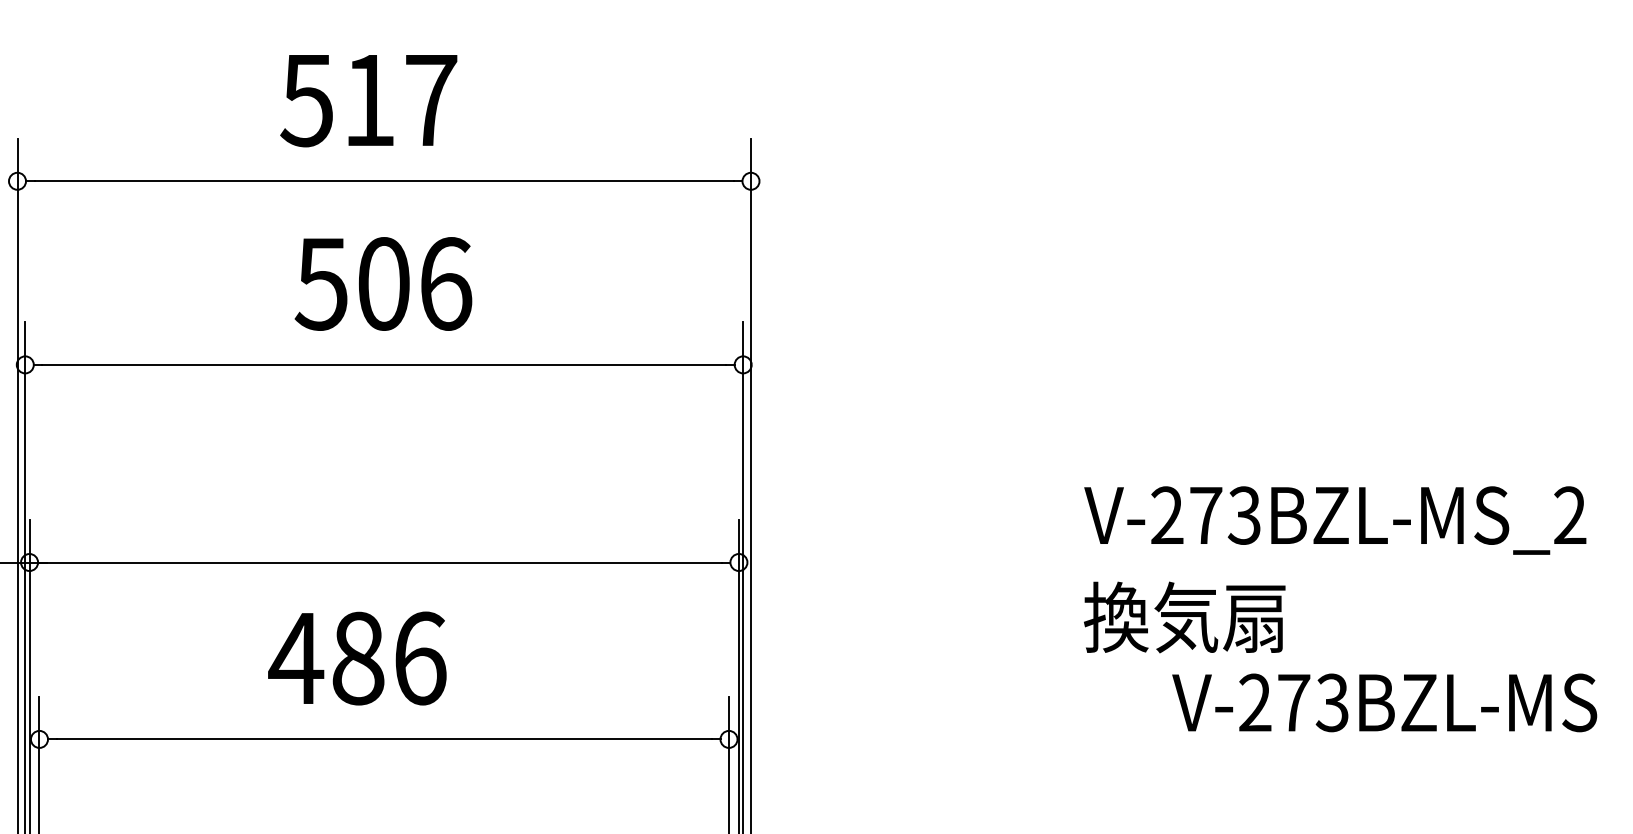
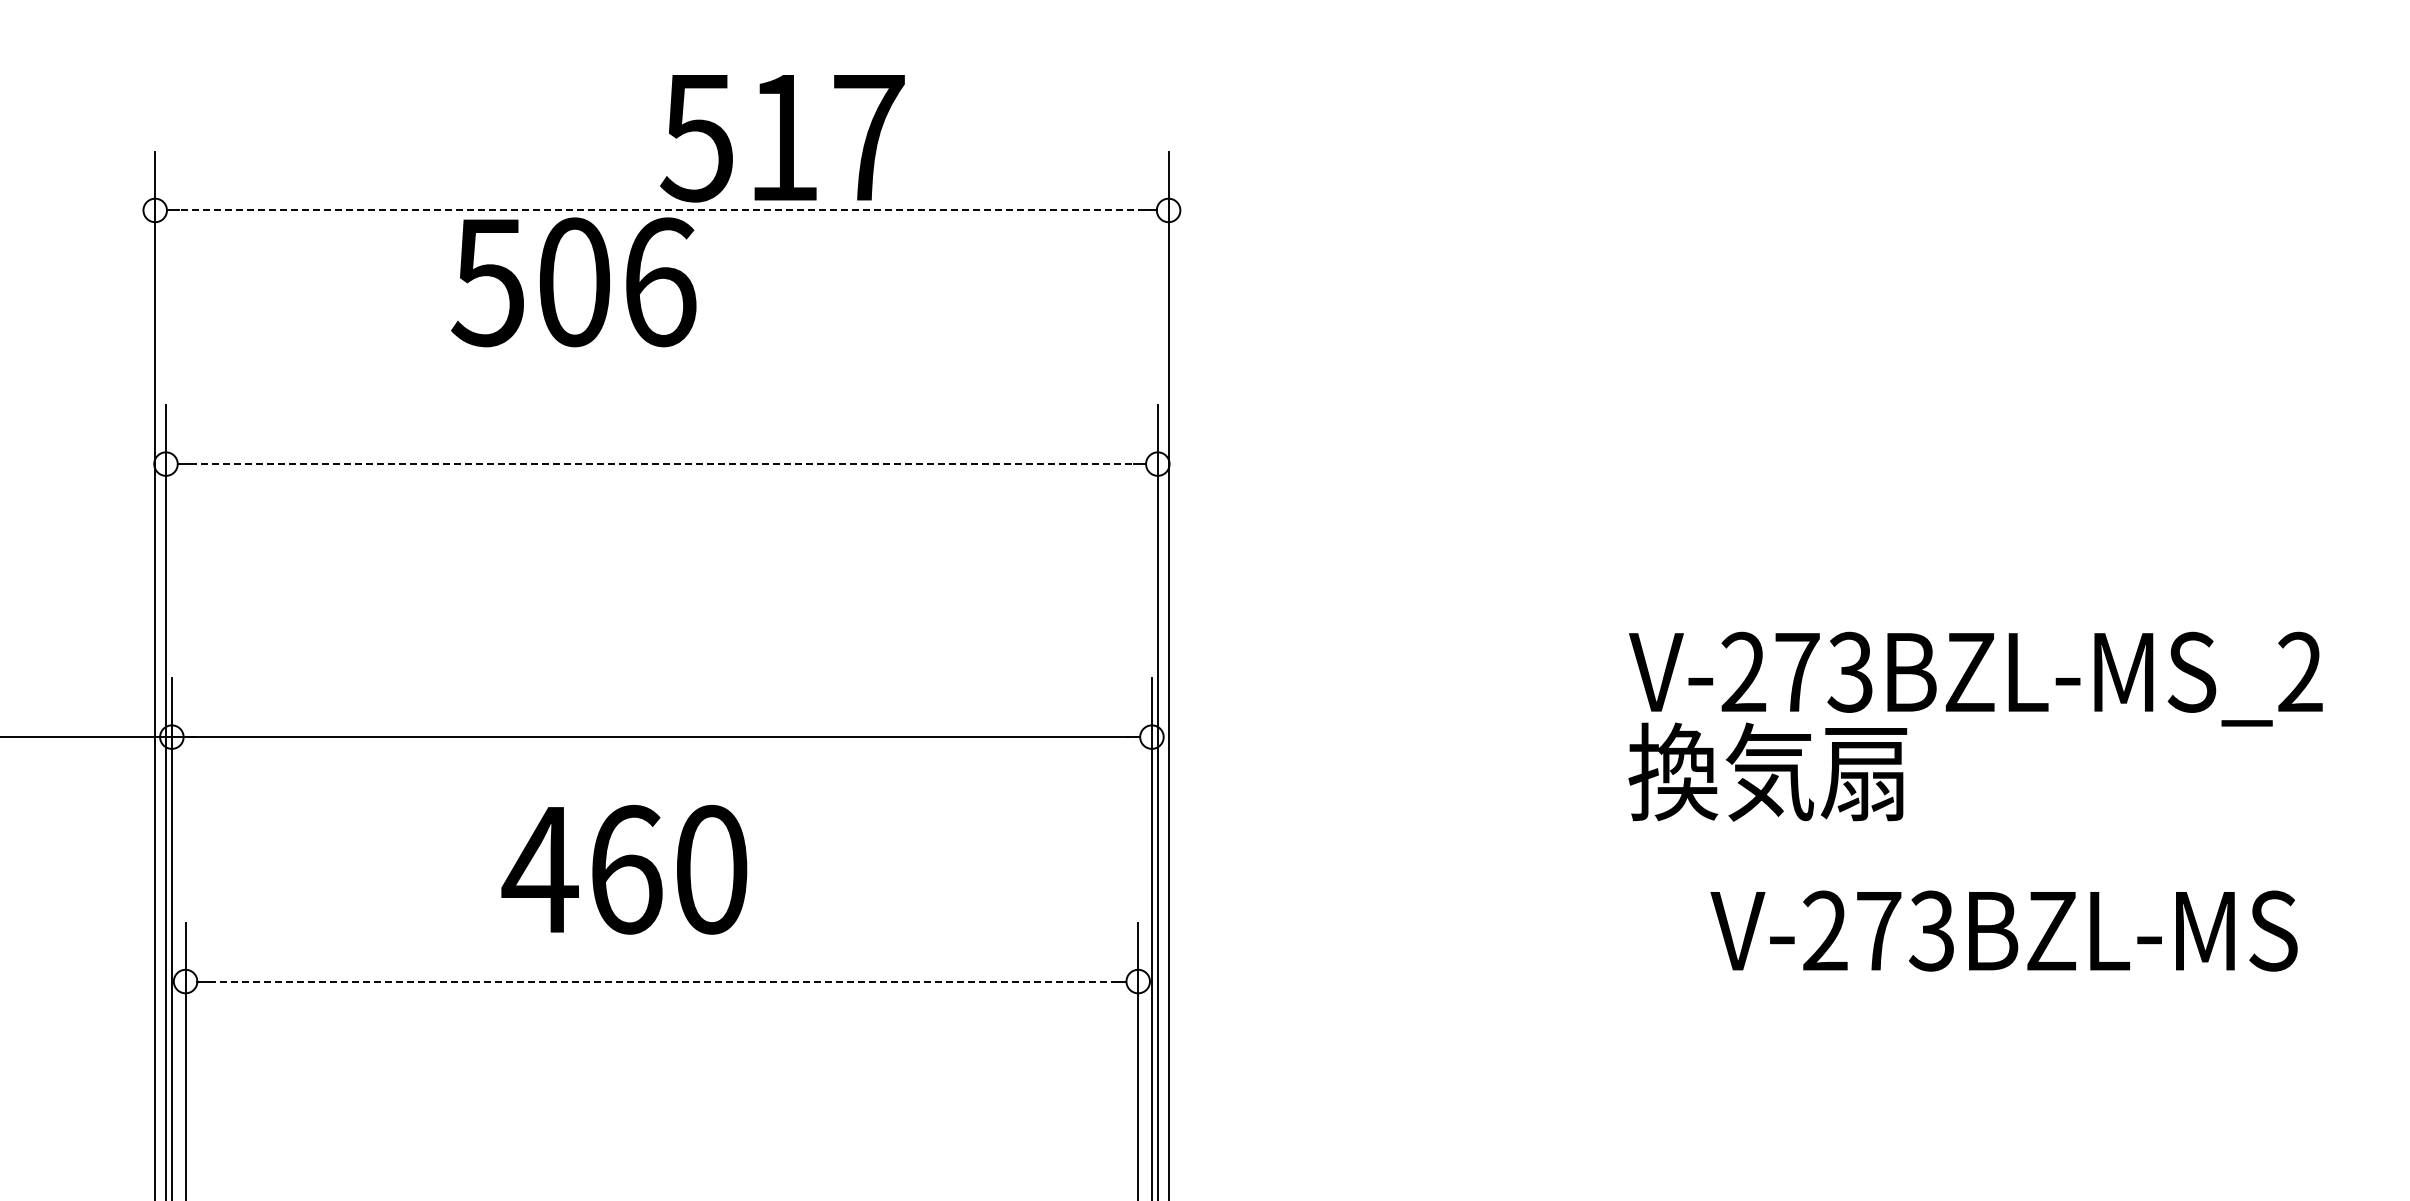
text: (368, 100) -> (782, 138), moved
line: (383, 181) -> (661, 210), solid -> dashed
text: (383, 284) -> (573, 282), moved
line: (384, 365) -> (662, 464), solid -> dashed
text: (1184, 617) -> (1767, 771), moved
text: (389, 658) -> (669, 869), 486 -> 460
text: (1384, 702) -> (2003, 930), moved
line: (383, 739) -> (661, 981), solid -> dashed

